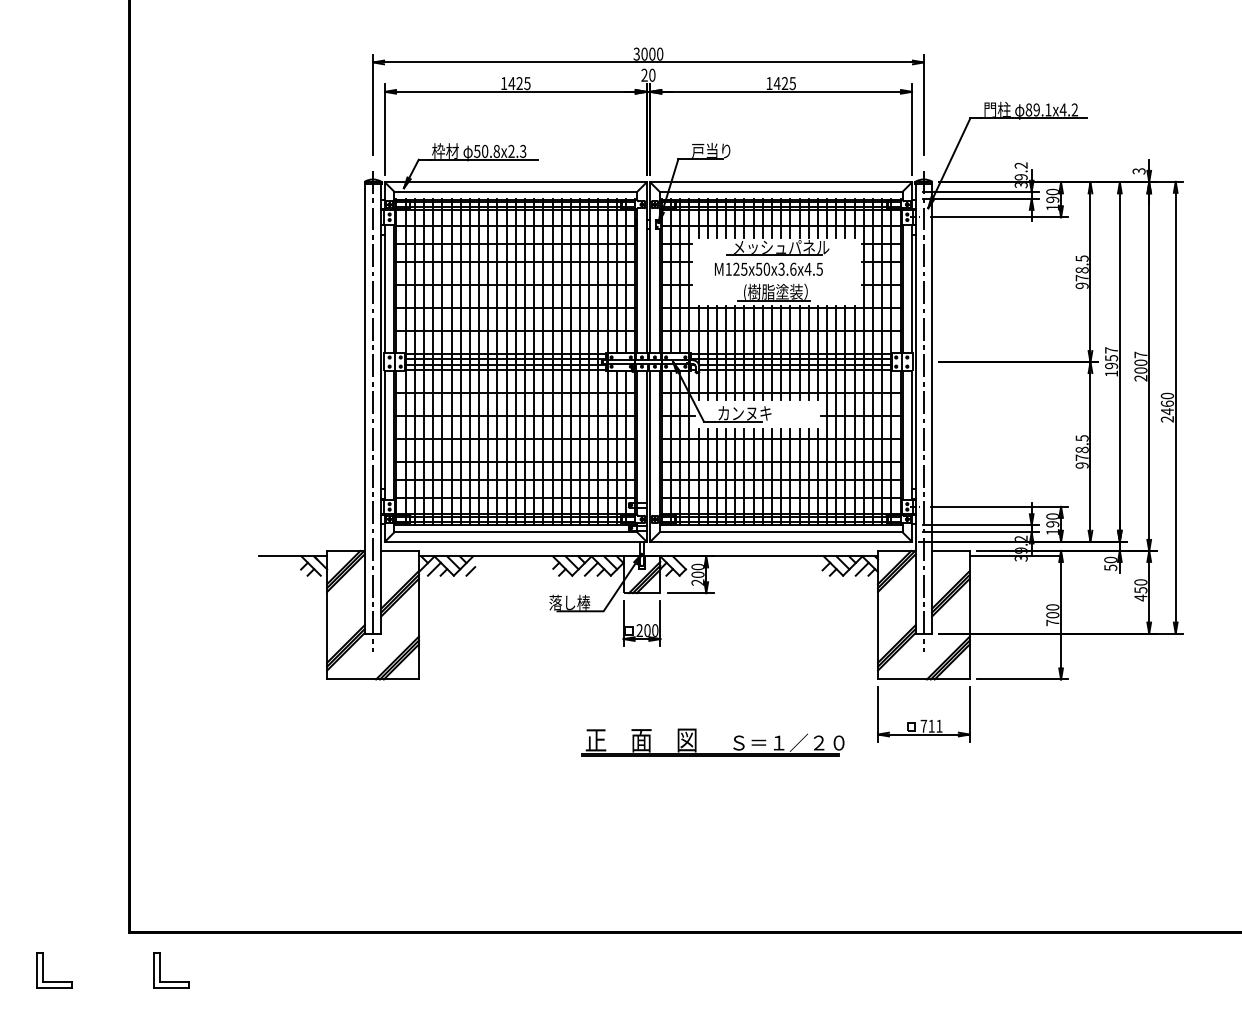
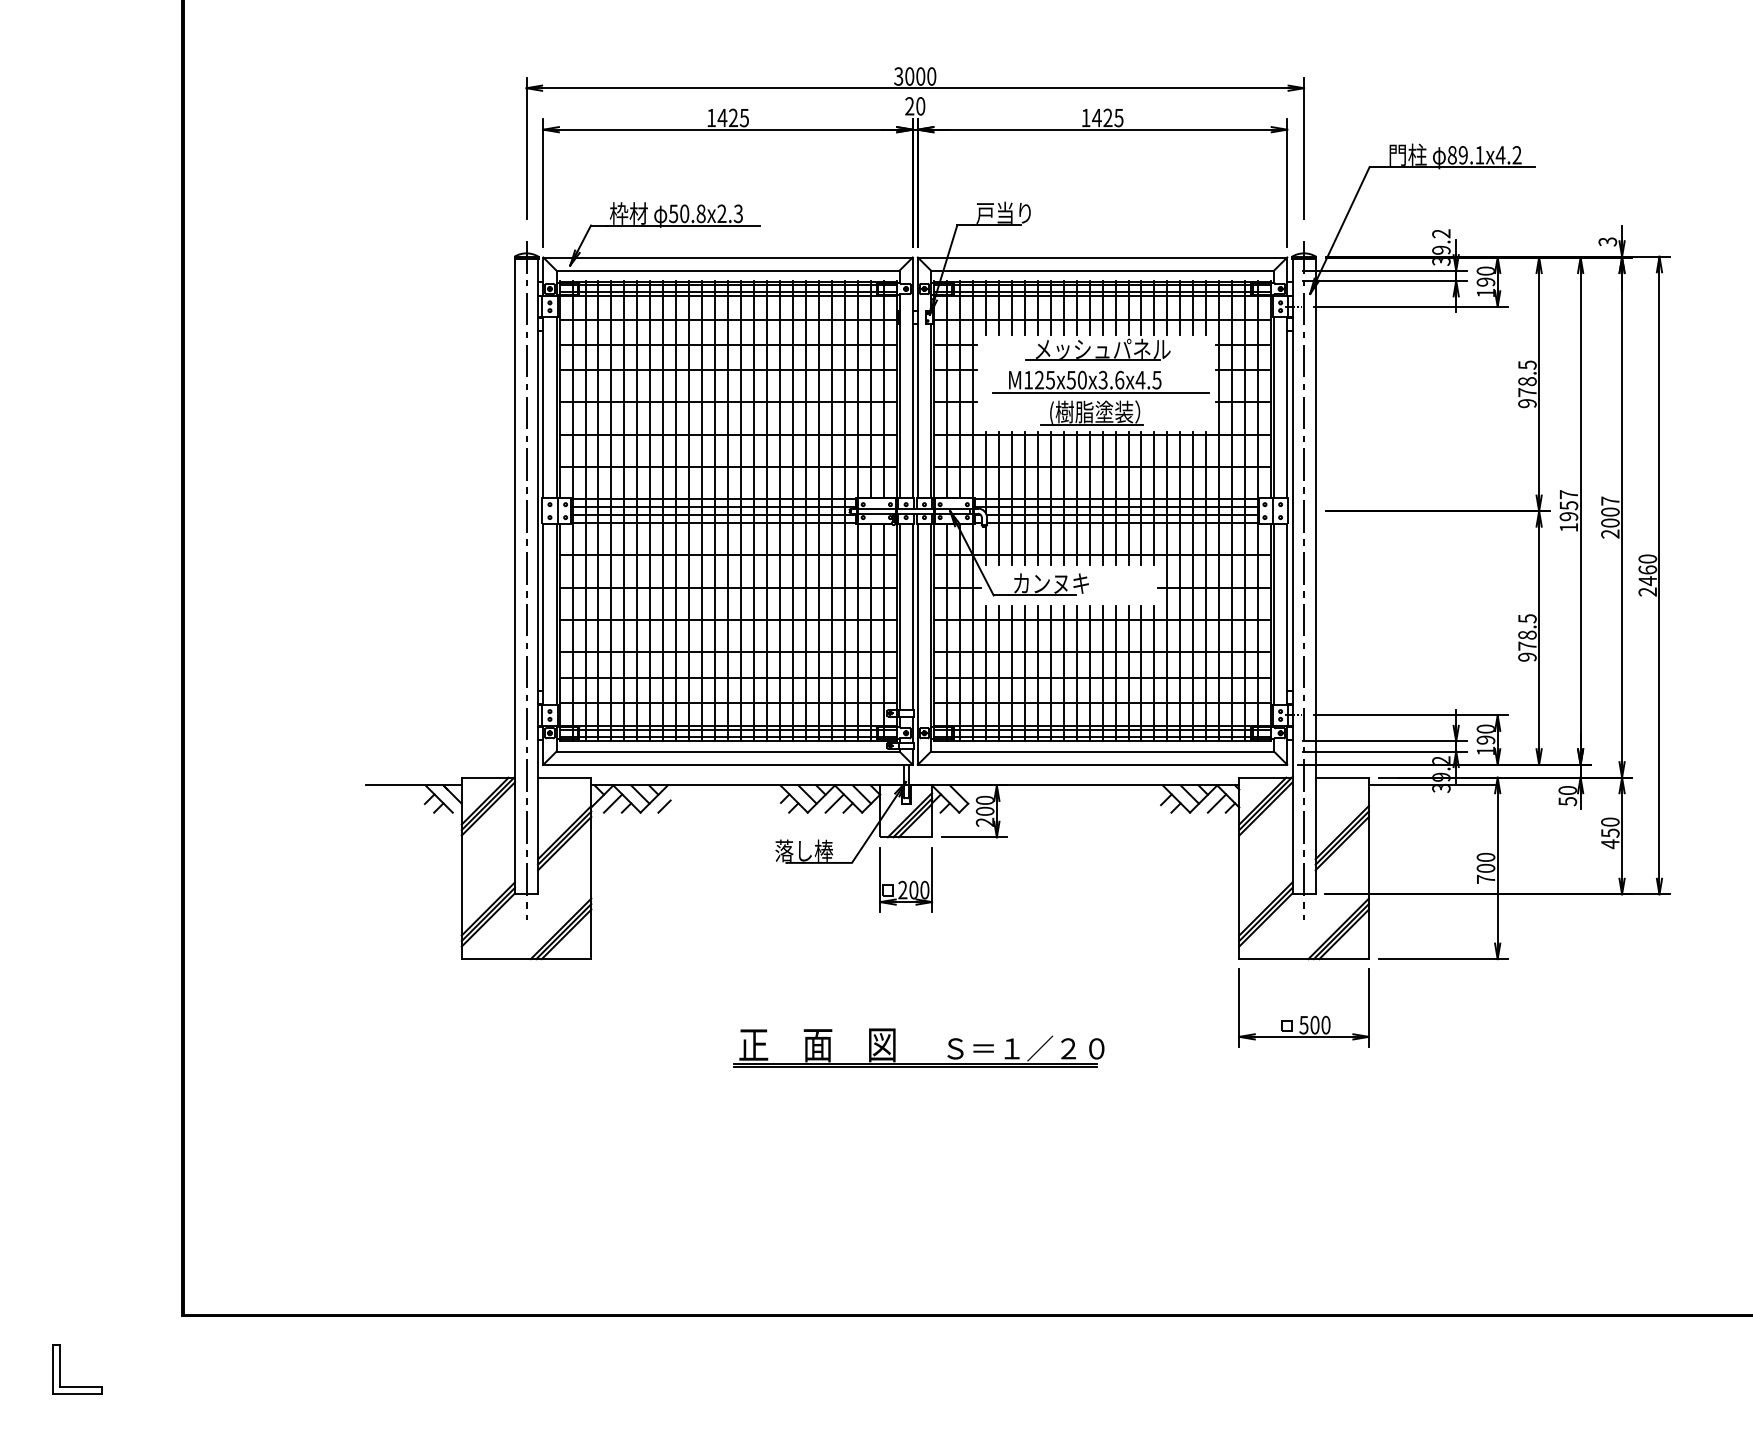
line: (779, 278) -> (1100, 393), added
text: (931, 725) -> (1314, 1024), 711 -> 500
part: (712, 753) -> (918, 1063), moved
part: (160, 970) -> (226, 1369), removed

